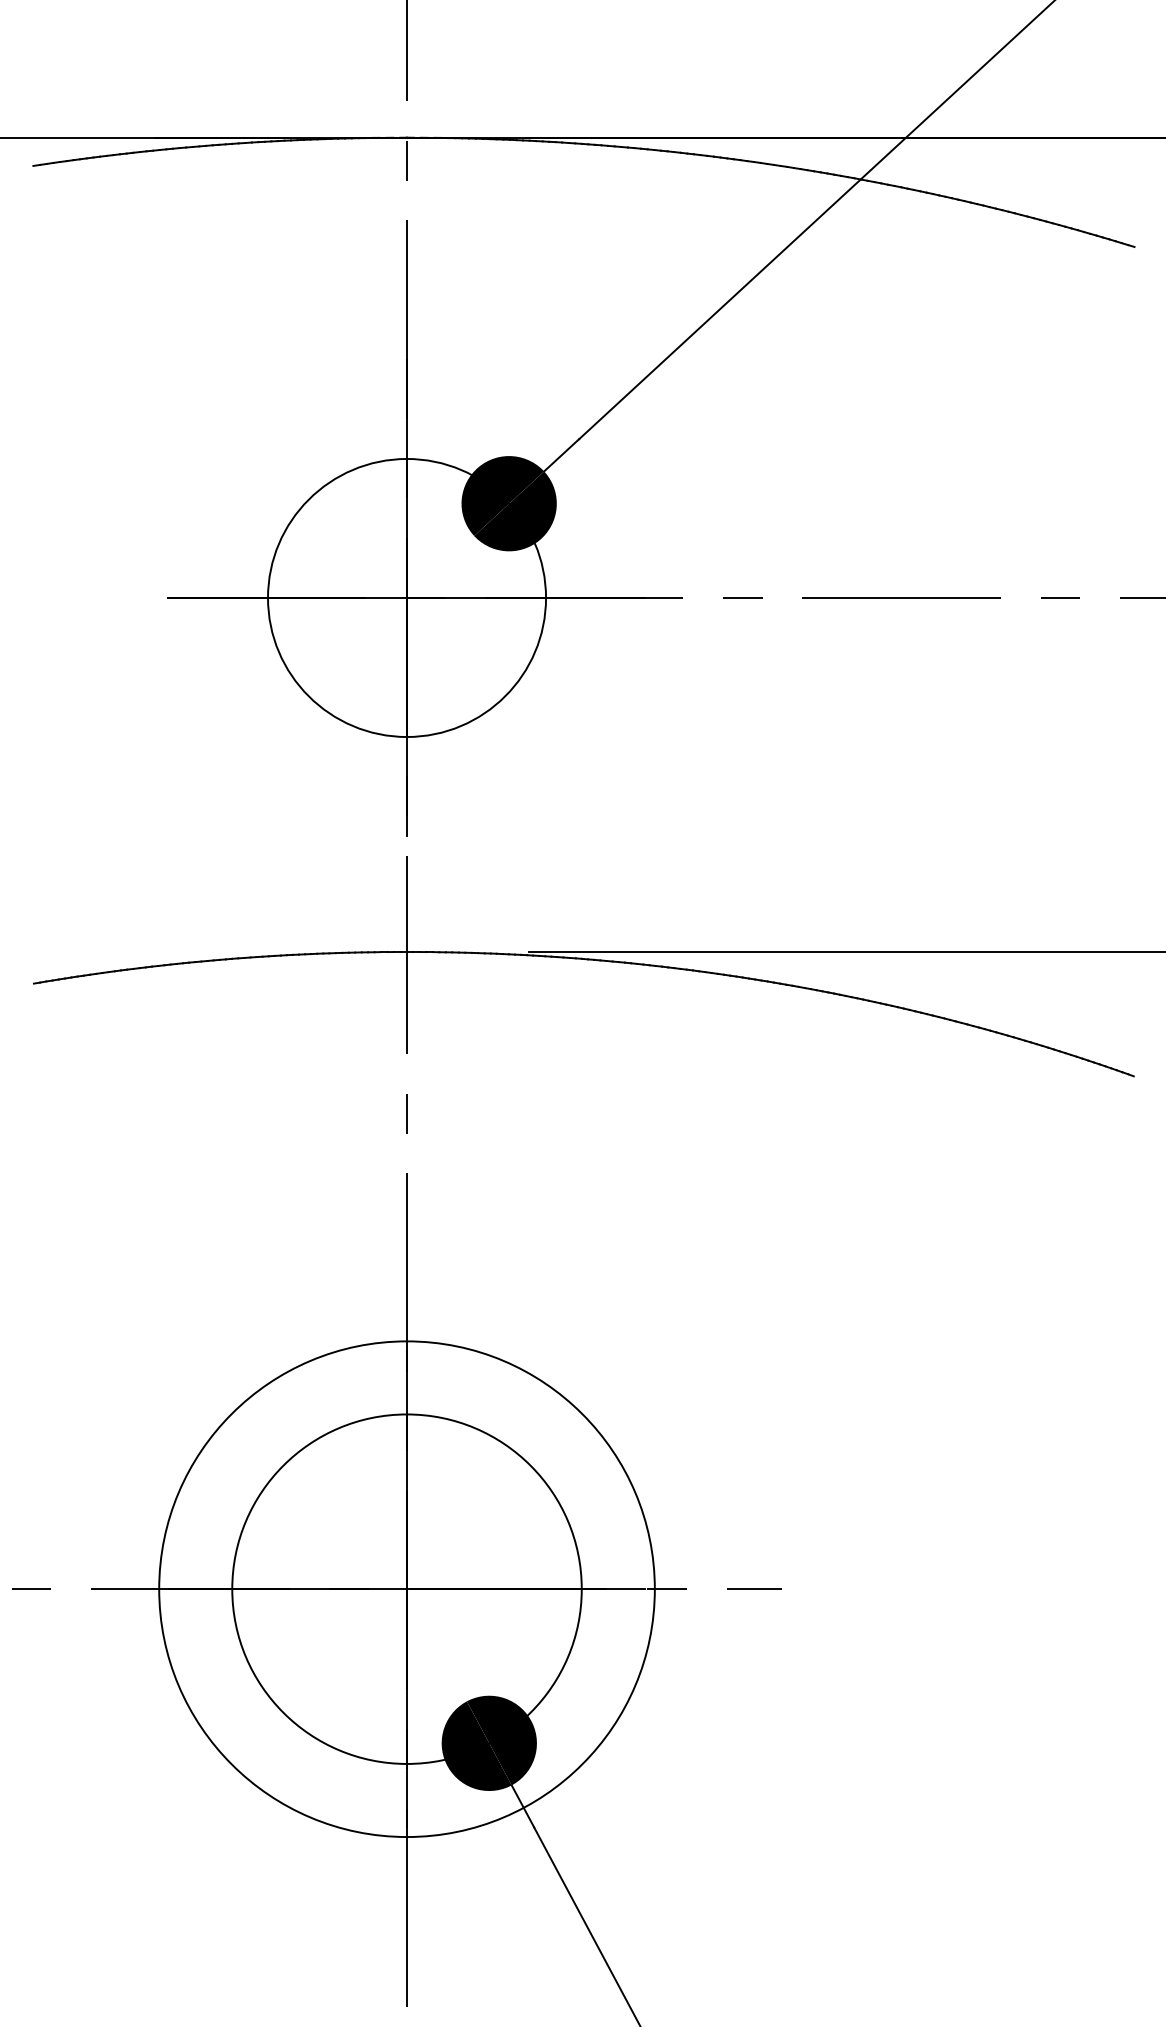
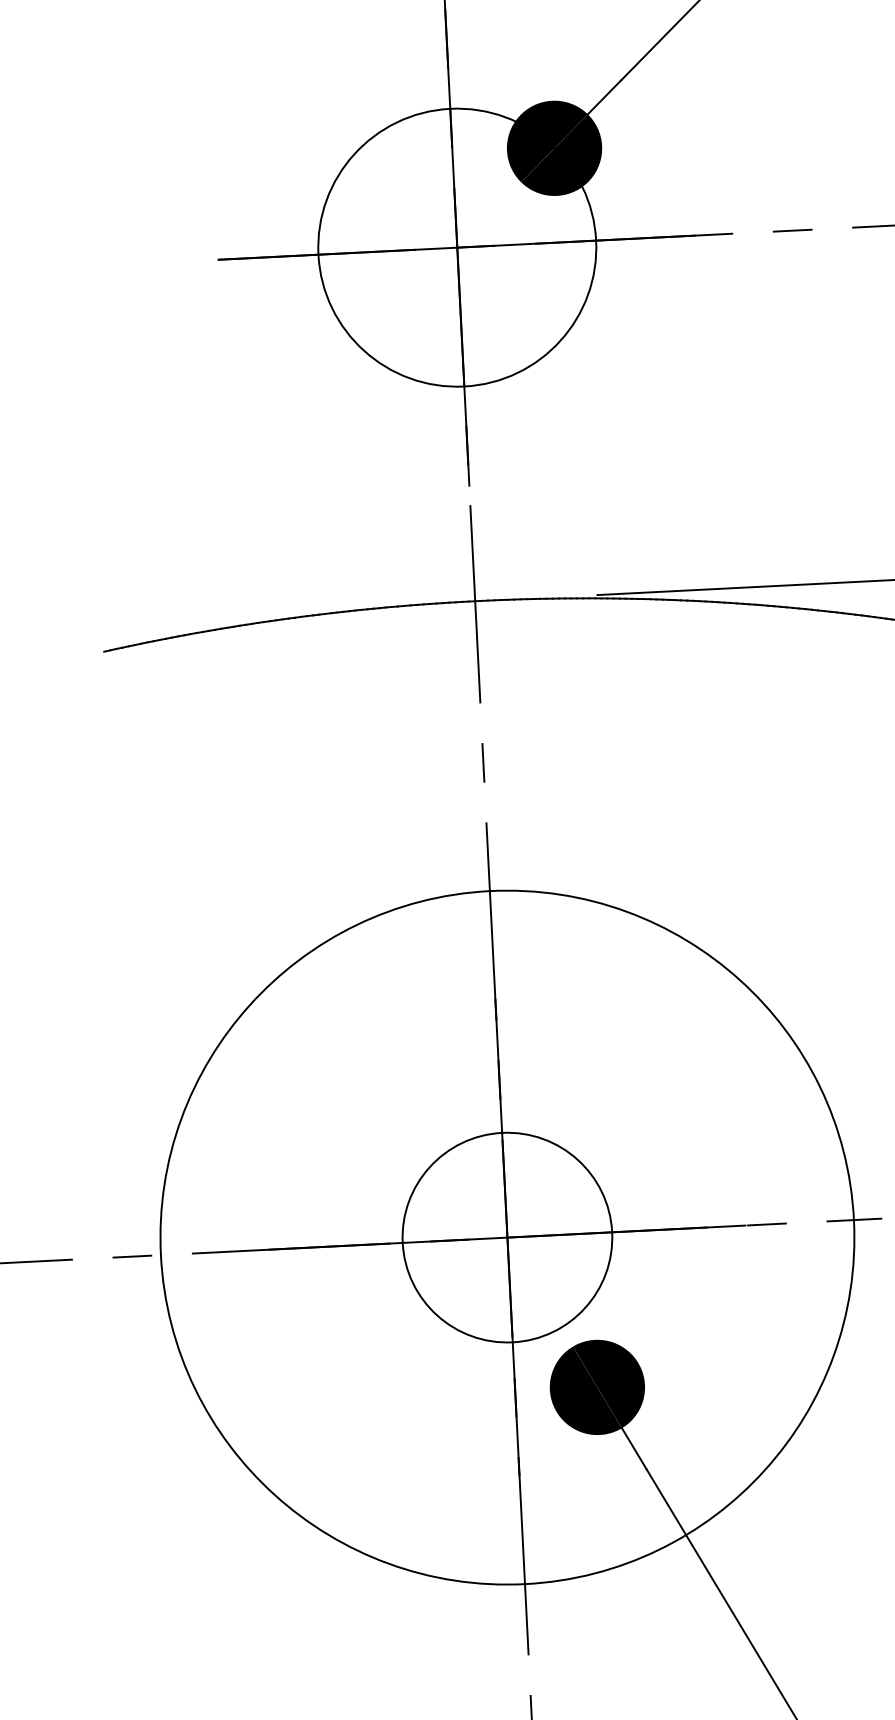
circle: (406, 1588) -> (506, 1236), size x0.6
circle: (406, 1589) -> (506, 1237), size x1.4

